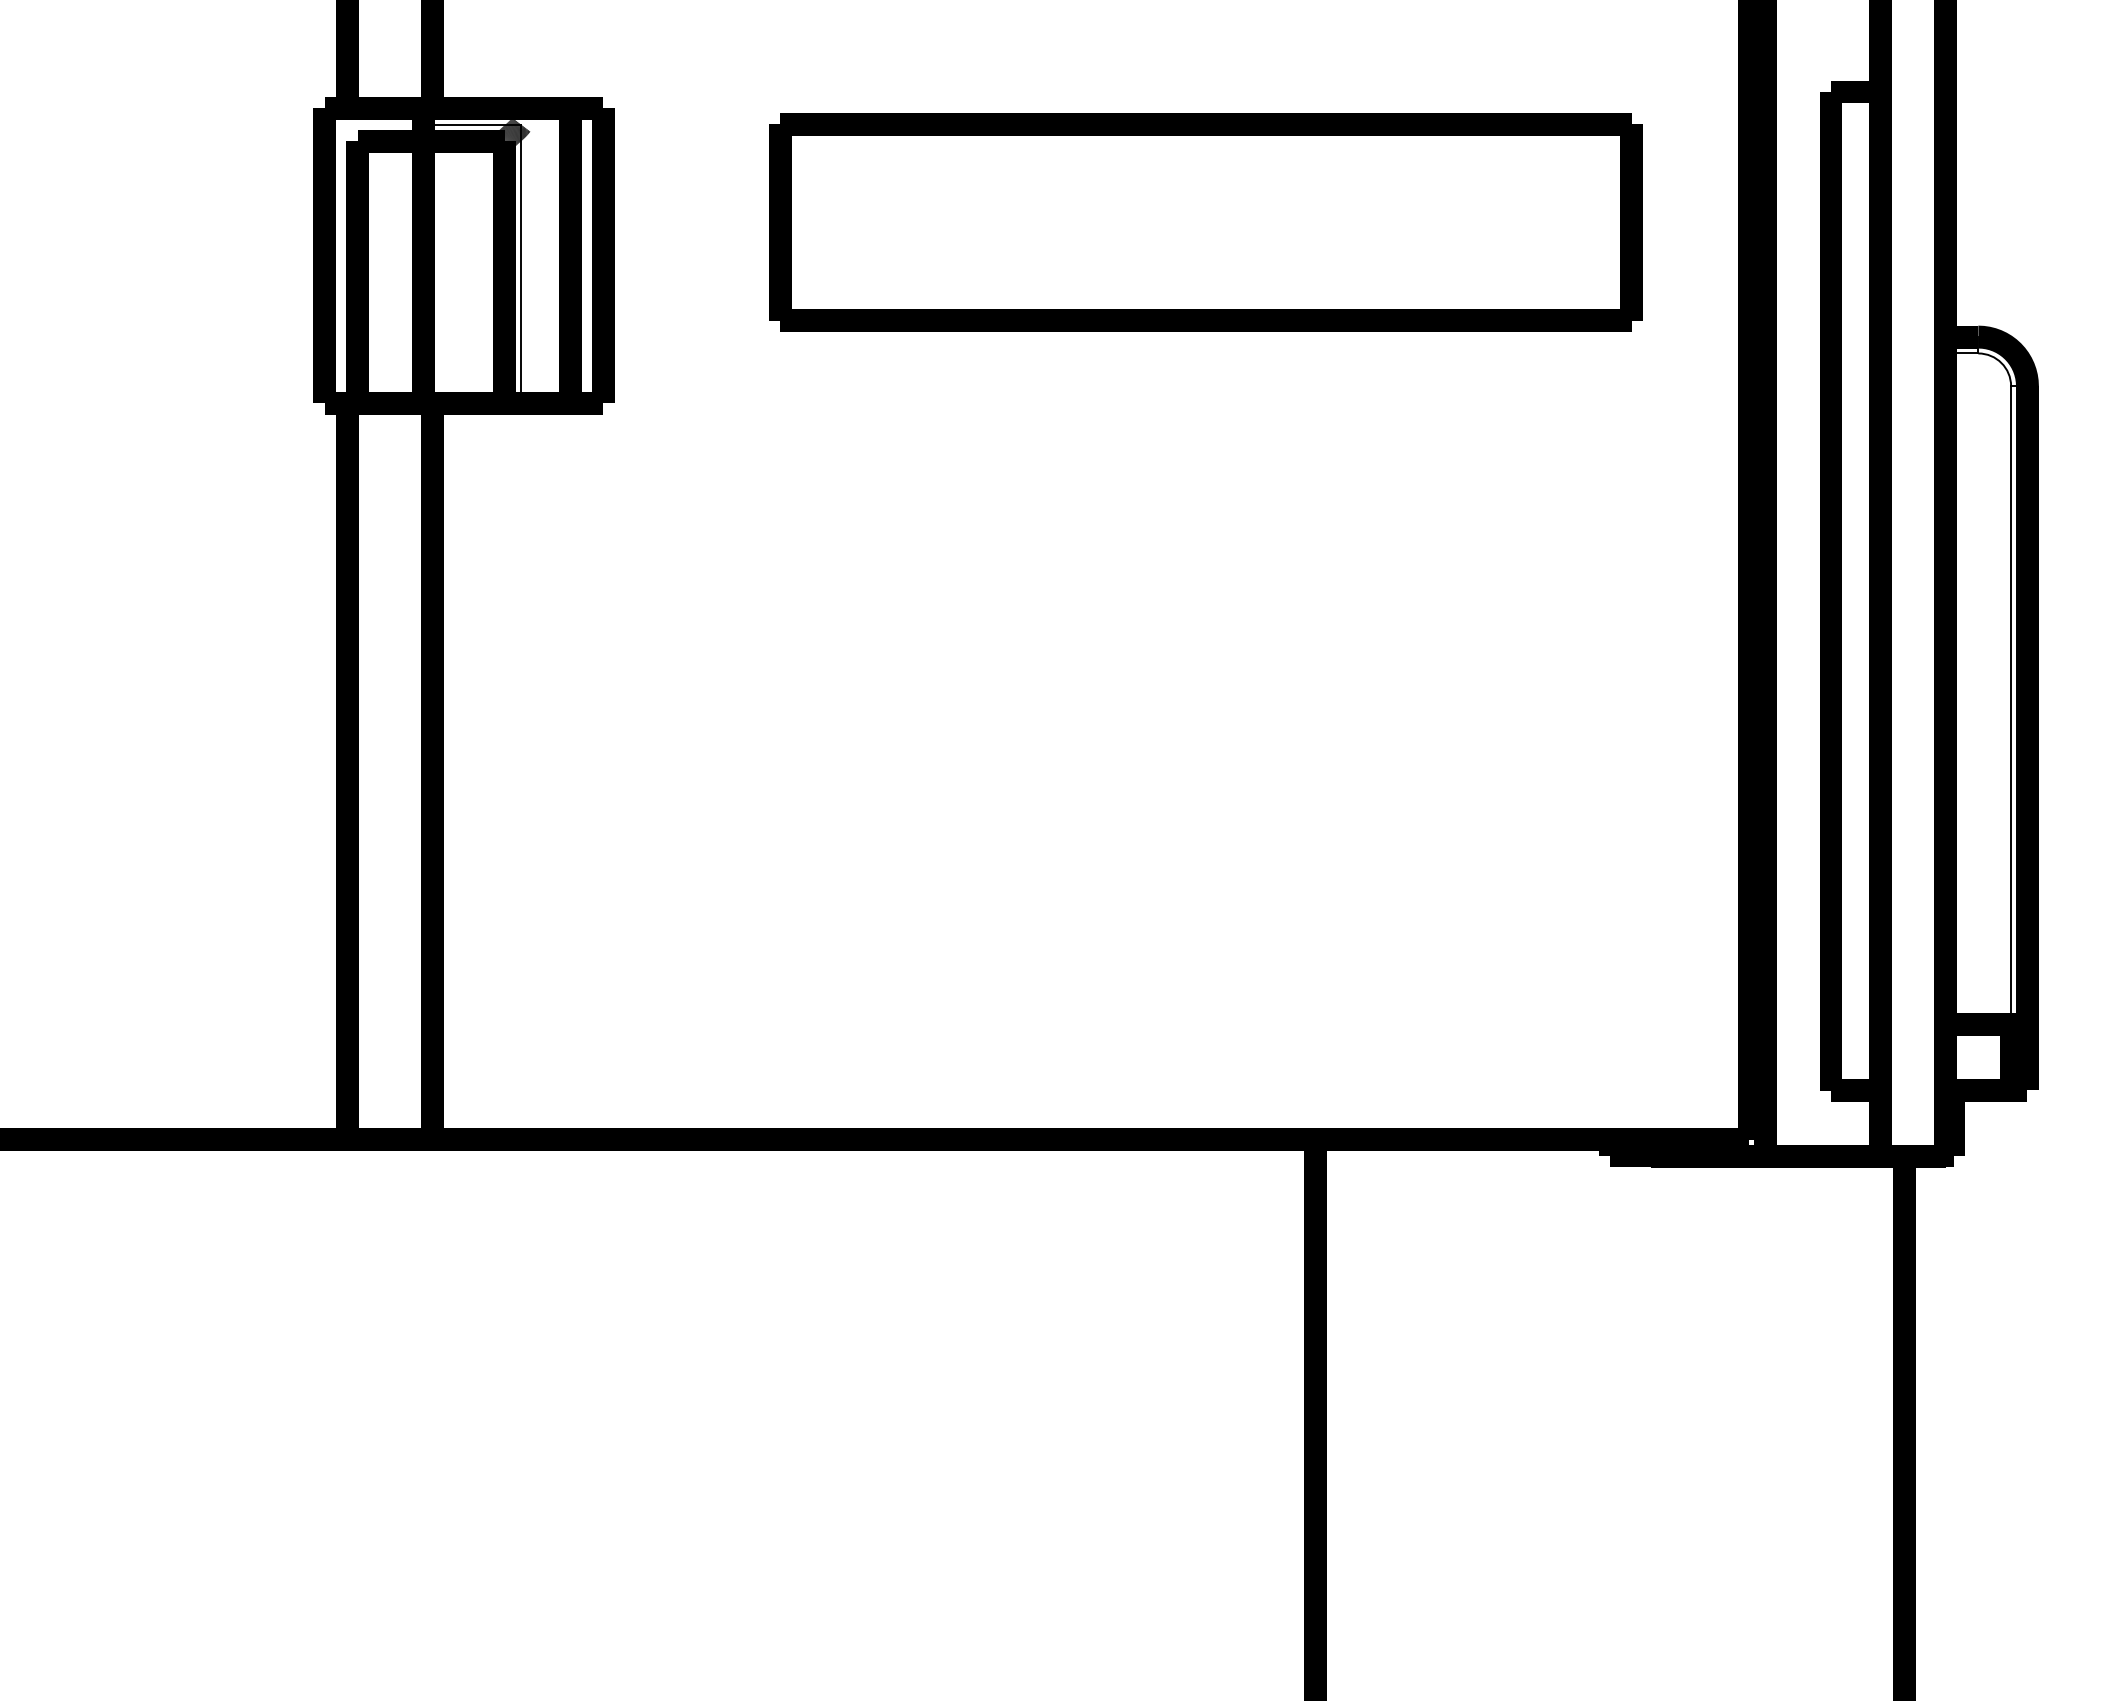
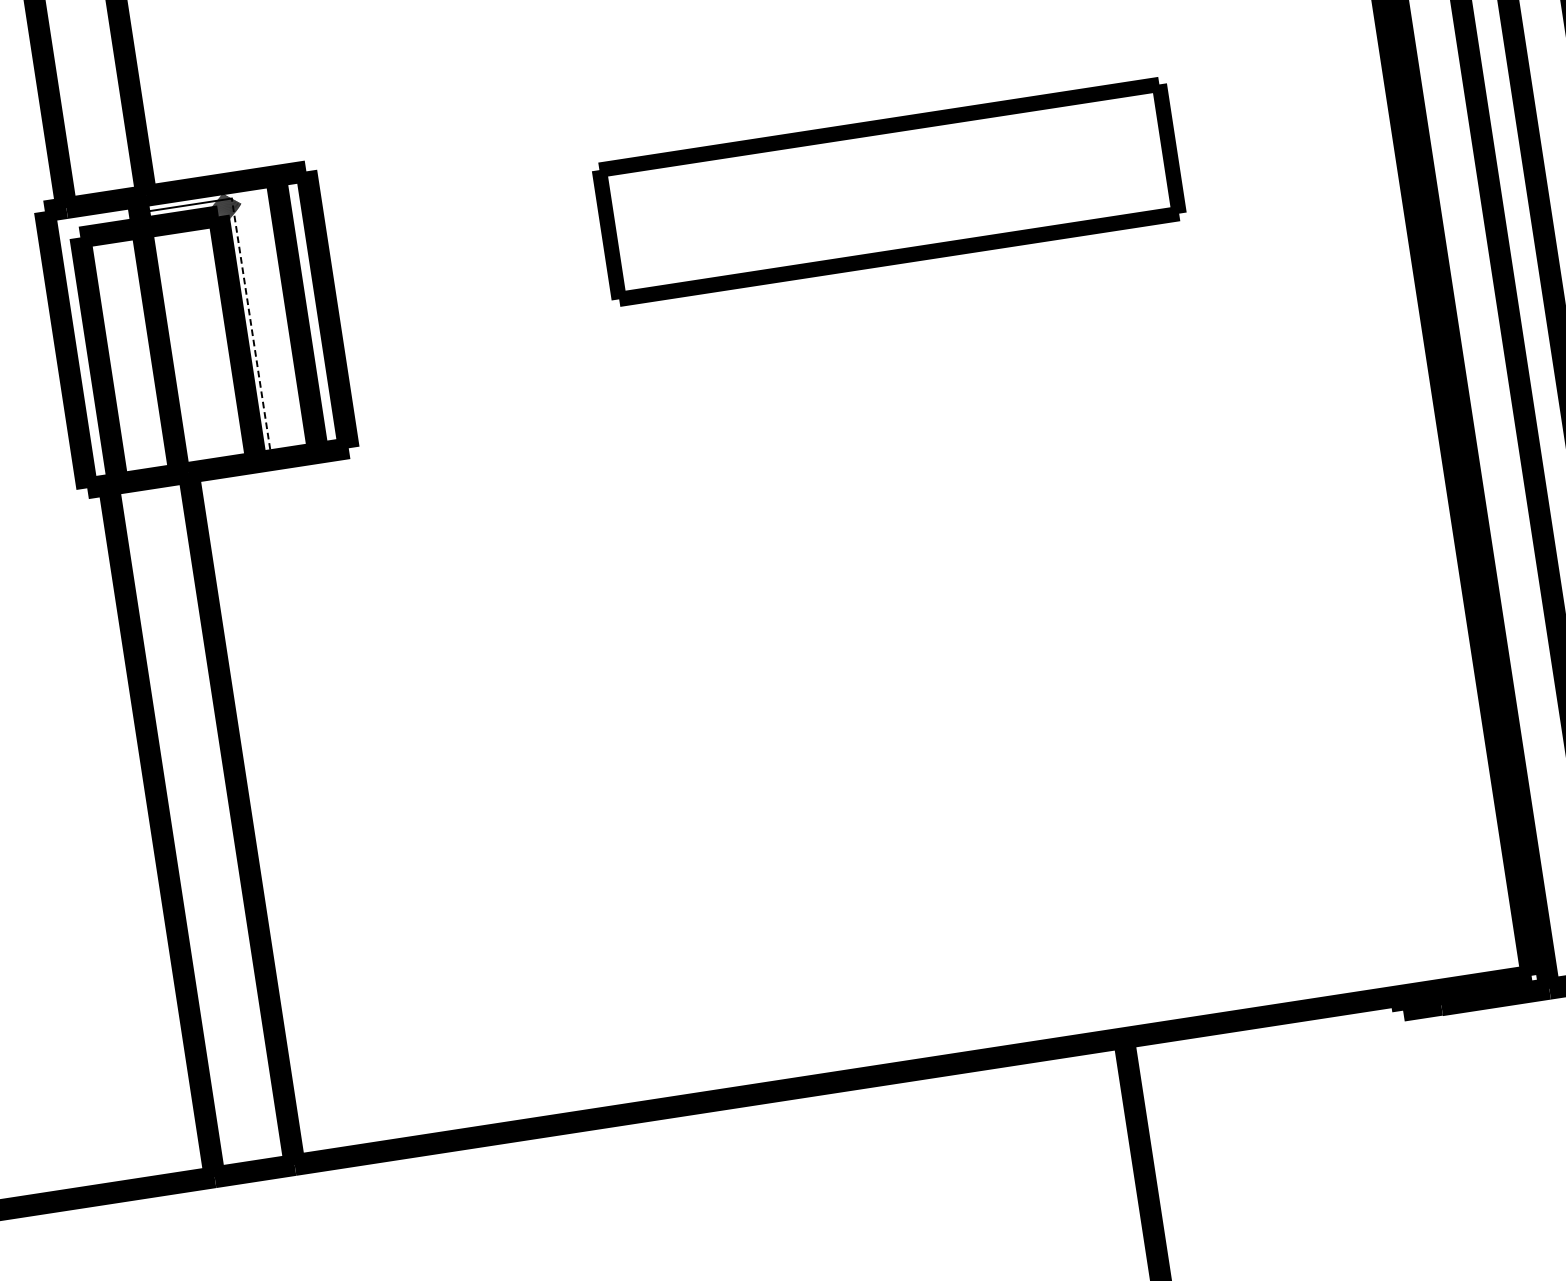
part: (1205, 222) -> (888, 191), size x0.7
line: (521, 263) -> (251, 328), solid -> dashed

